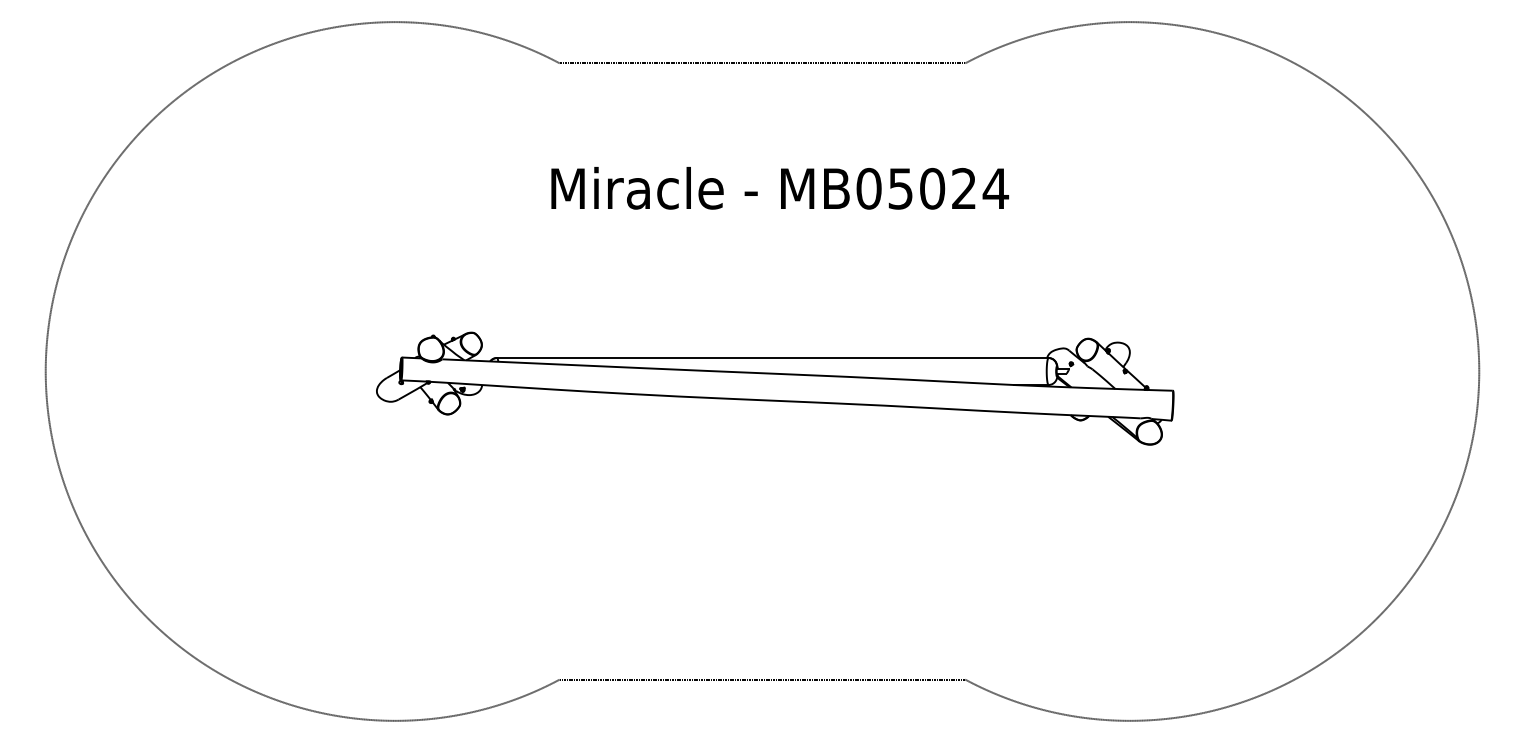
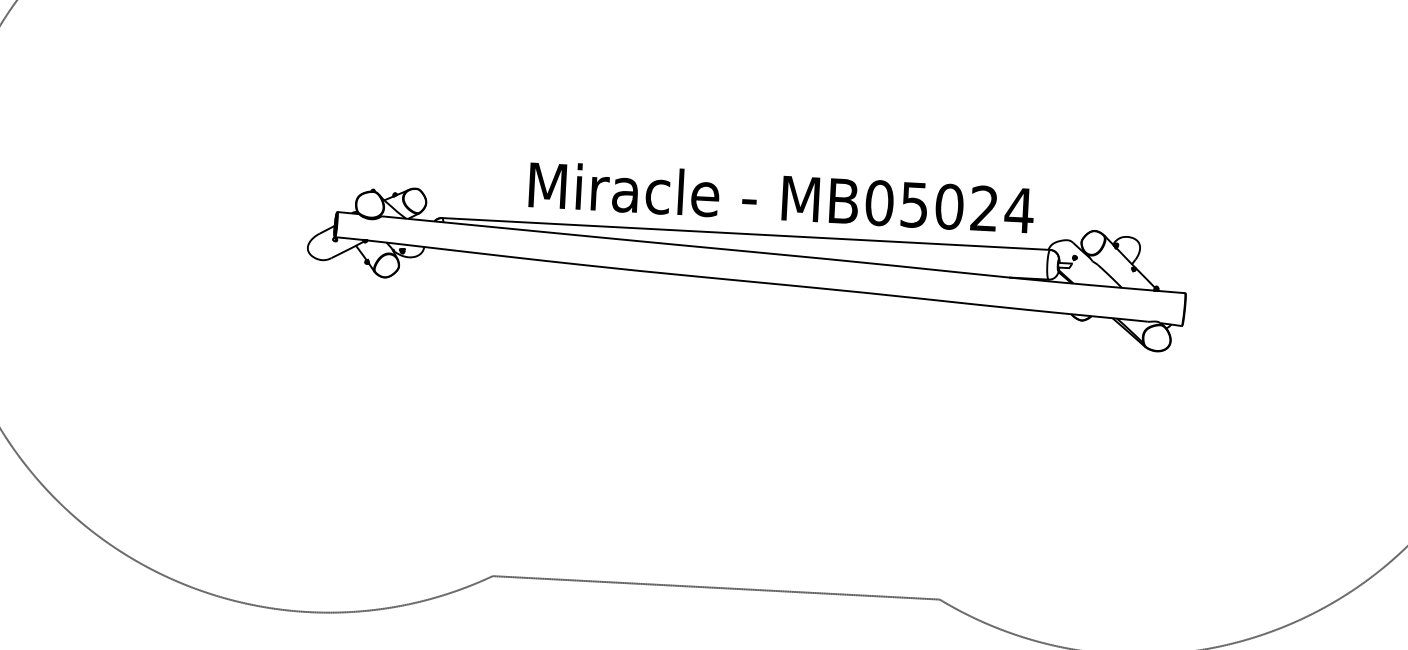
text: (779, 188) -> (780, 197), moved

